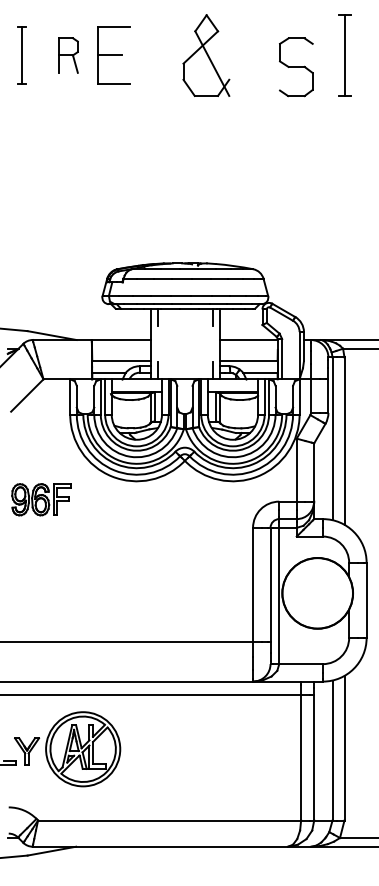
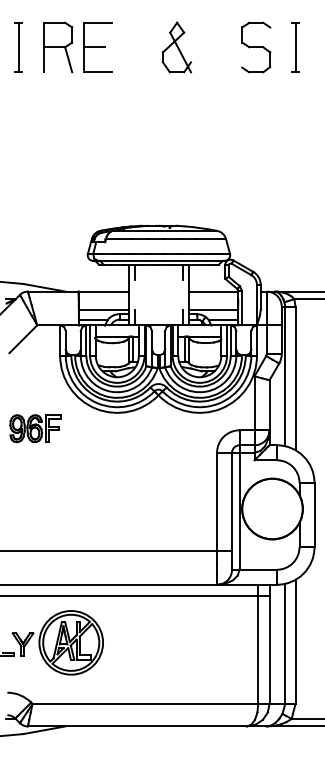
part: (68, 55) -> (58, 47), size x1.67
part: (205, 55) -> (176, 47), size x0.71
part: (344, 55) -> (295, 47), size x0.71
part: (296, 67) -> (256, 47), moved

